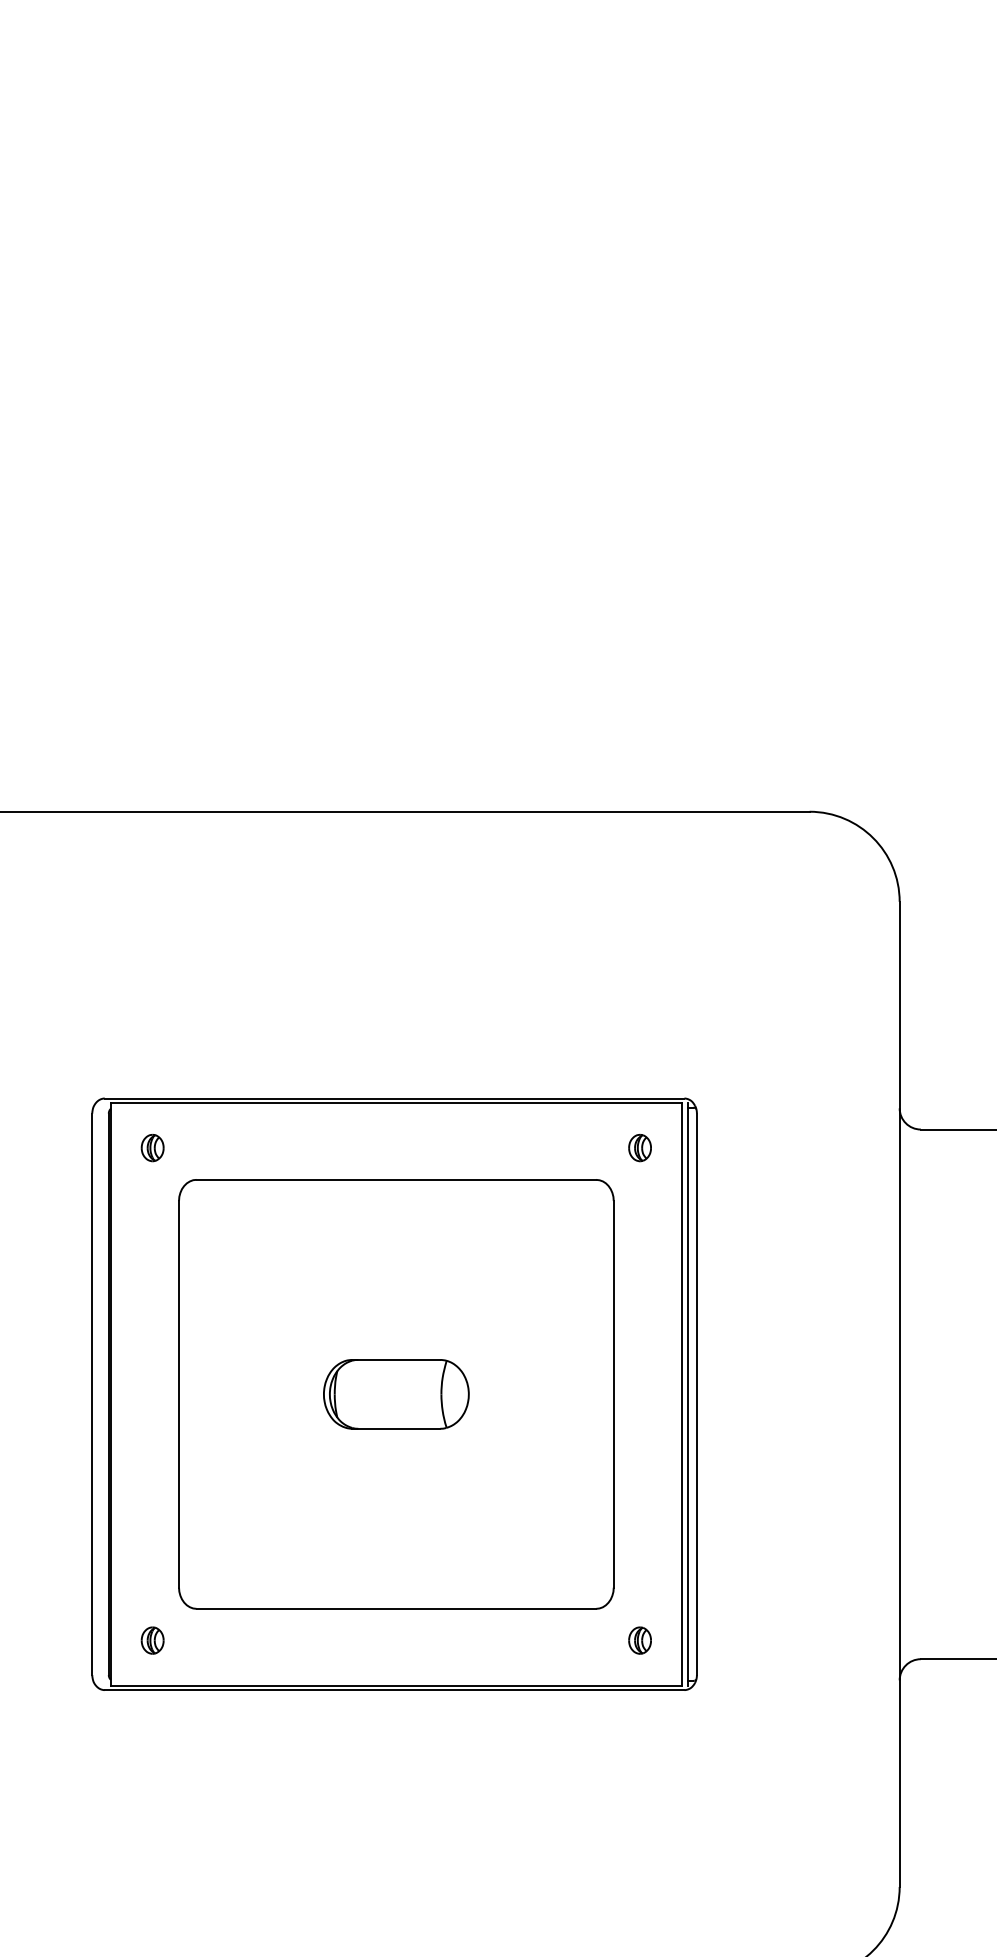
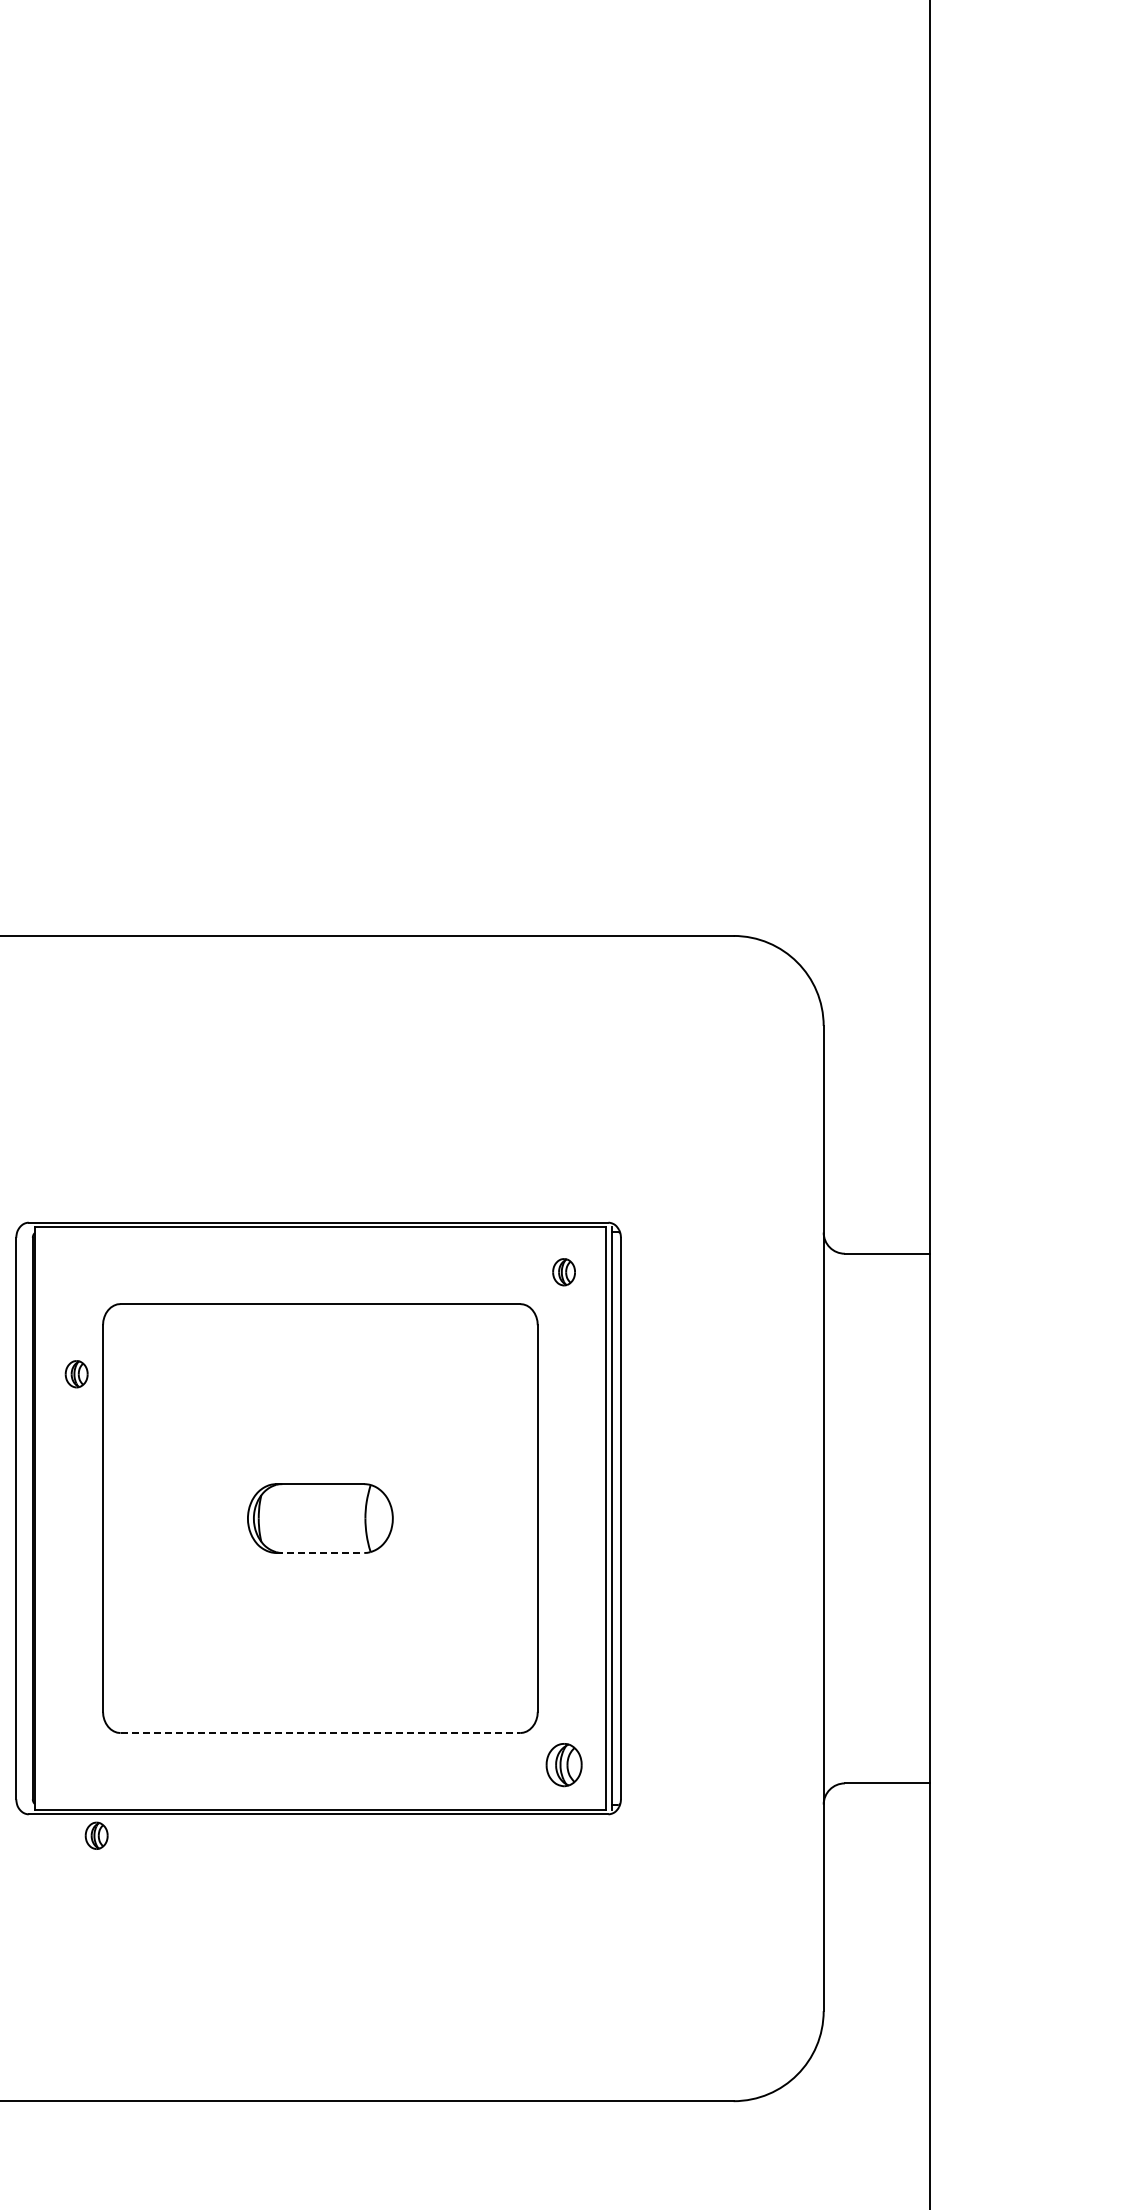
part: (152, 1148) -> (76, 1374), moved
line: (396, 1429) -> (320, 1553), solid -> dashed
line: (396, 1609) -> (320, 1733), solid -> dashed
part: (152, 1640) -> (96, 1835), moved
part: (639, 1640) -> (563, 1764), size x1.6

